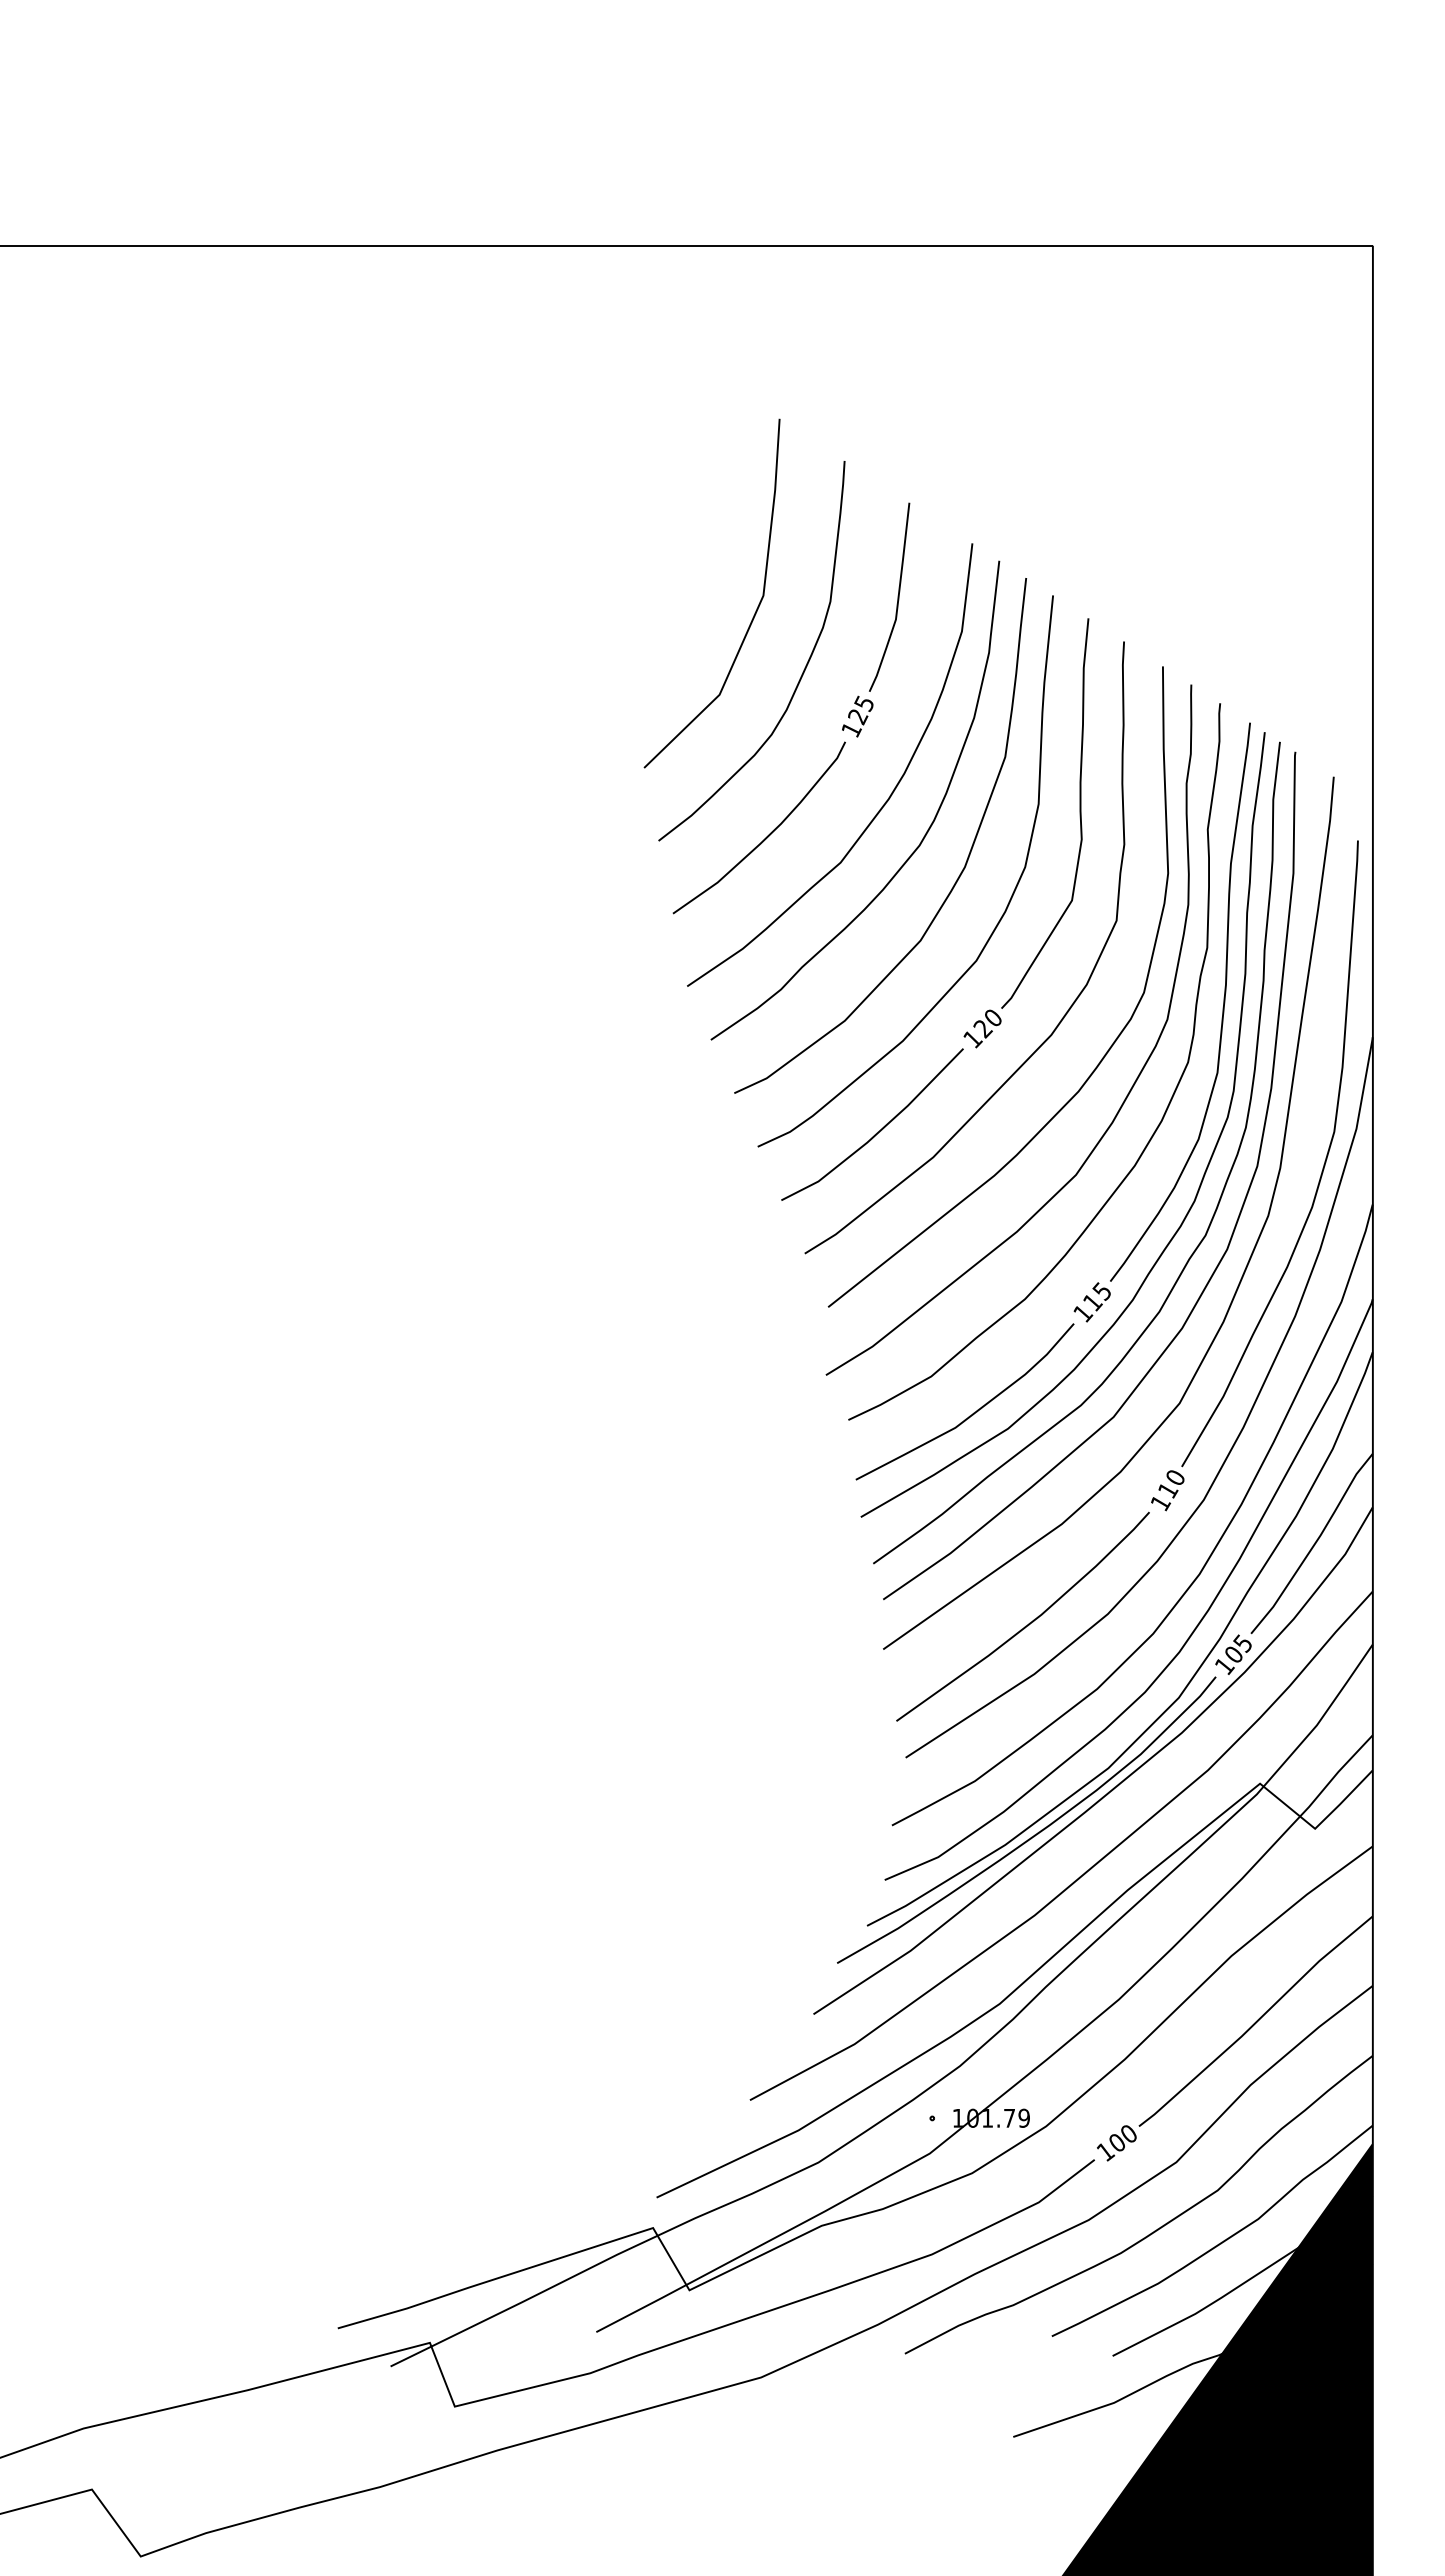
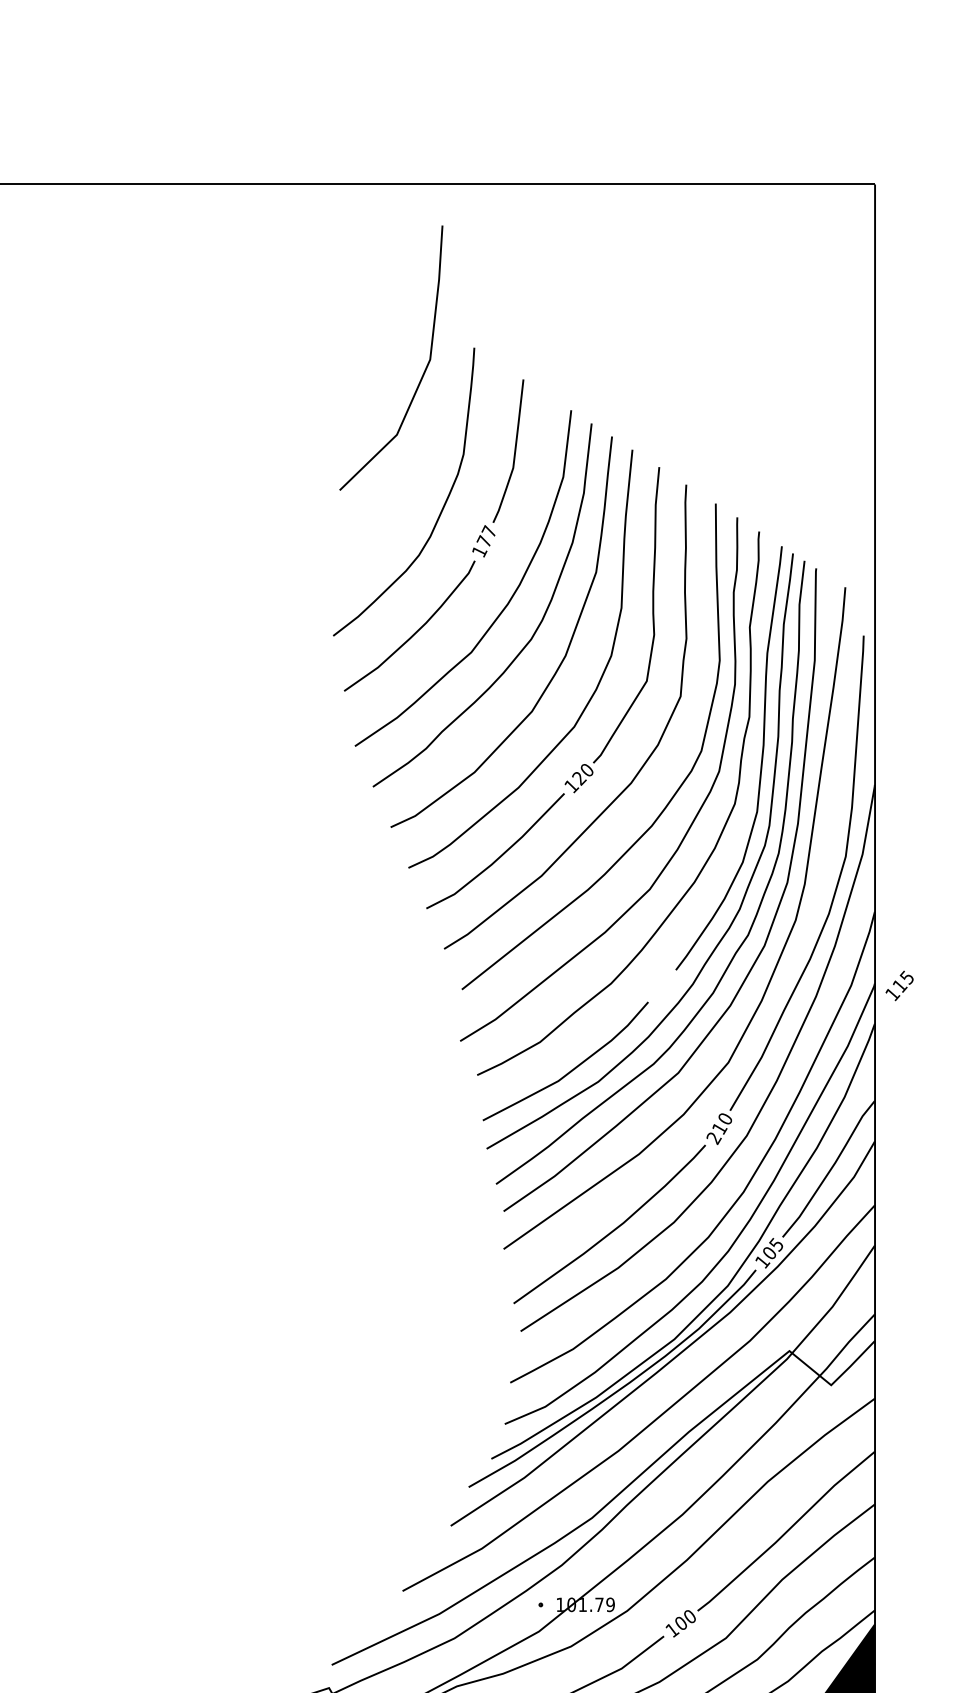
line: (755, 610) -> (424, 370), moved
text: (860, 709) -> (486, 536), 125 -> 177
text: (1091, 1302) -> (899, 986), moved
text: (1160, 1503) -> (713, 1138), 110 -> 210

